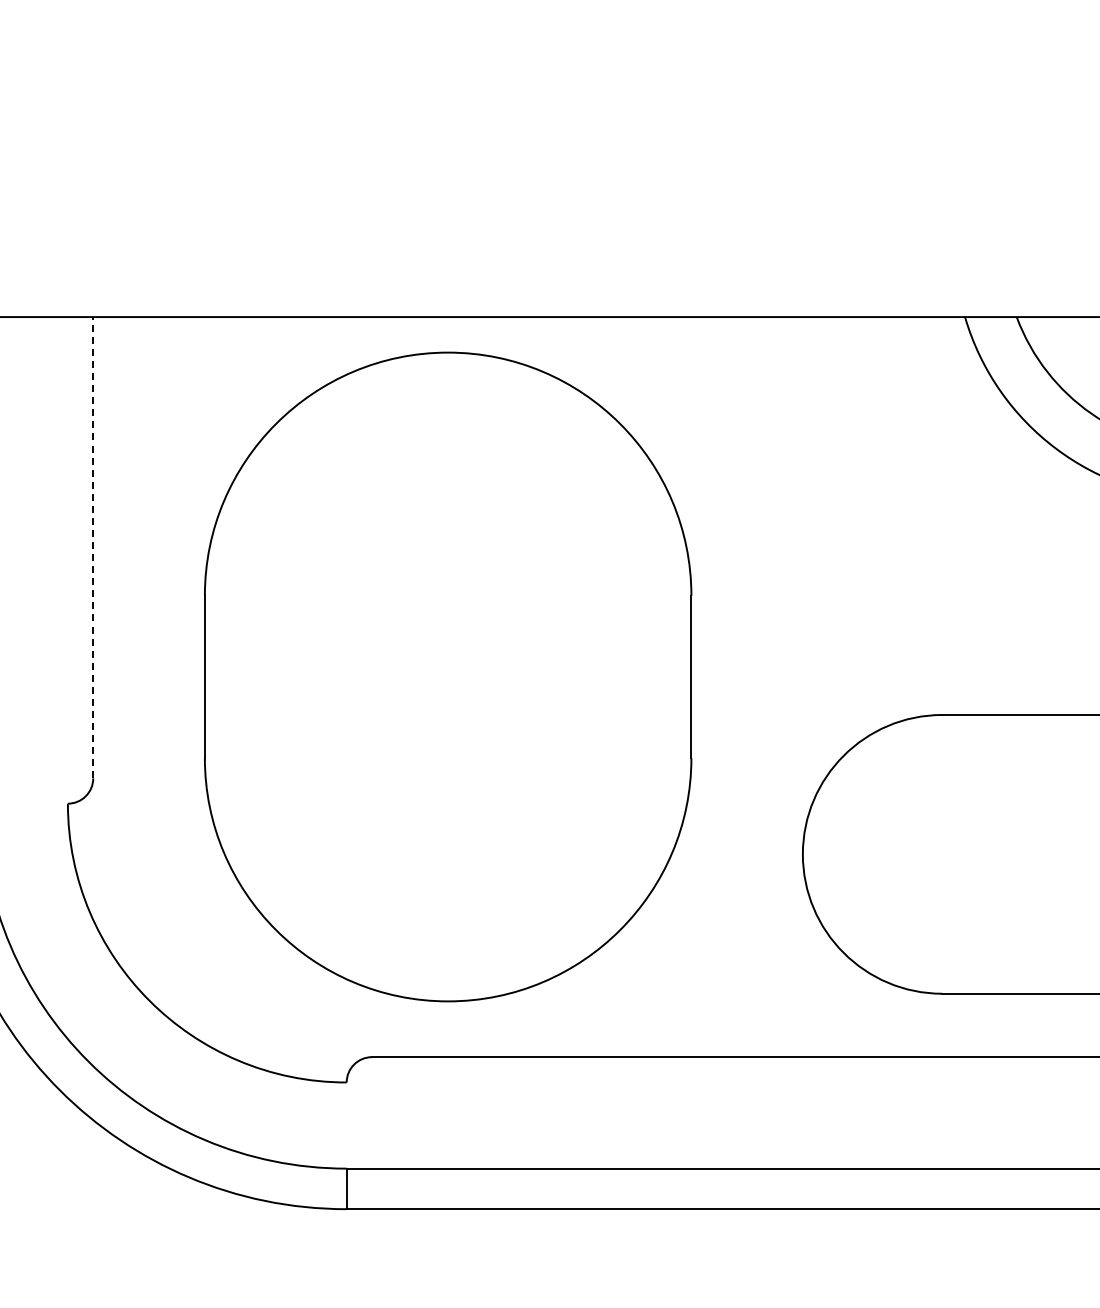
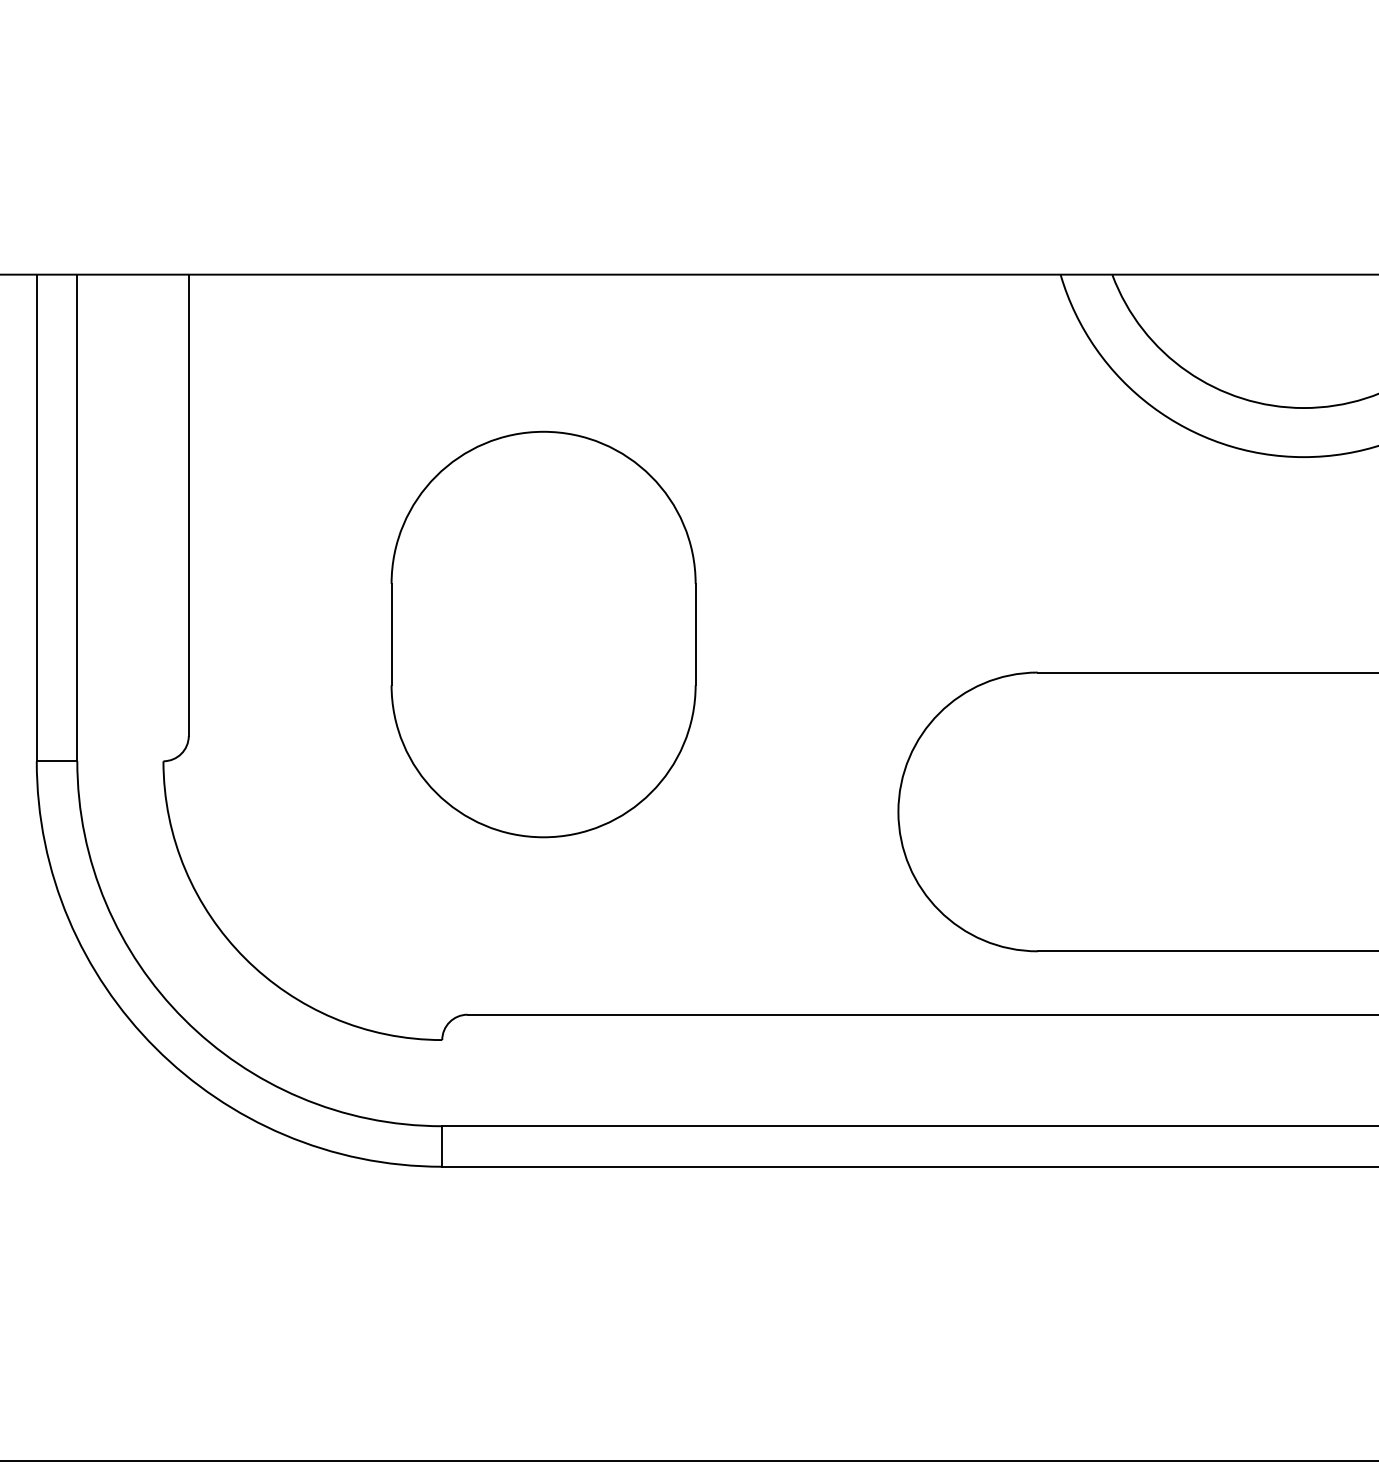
line: (92, 547) -> (188, 505), dashed -> solid
part: (447, 676) -> (543, 634), size x0.62

